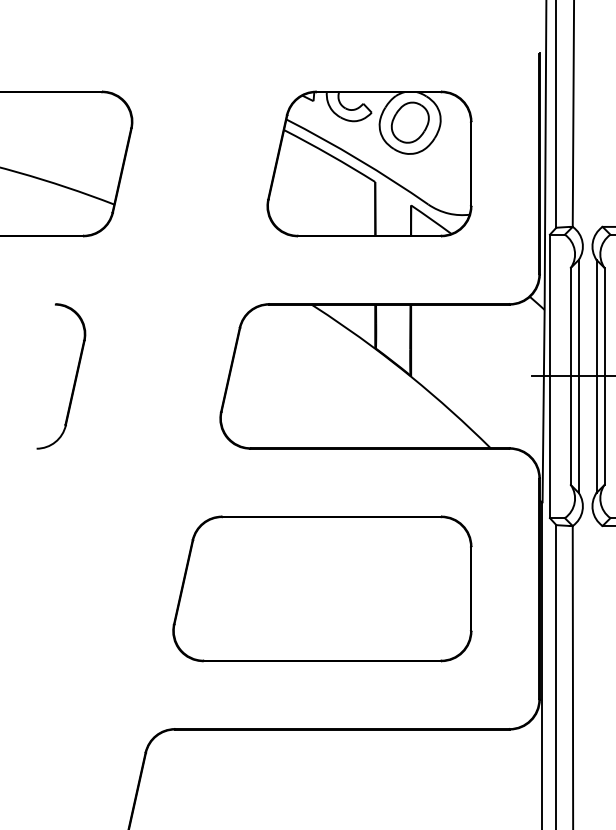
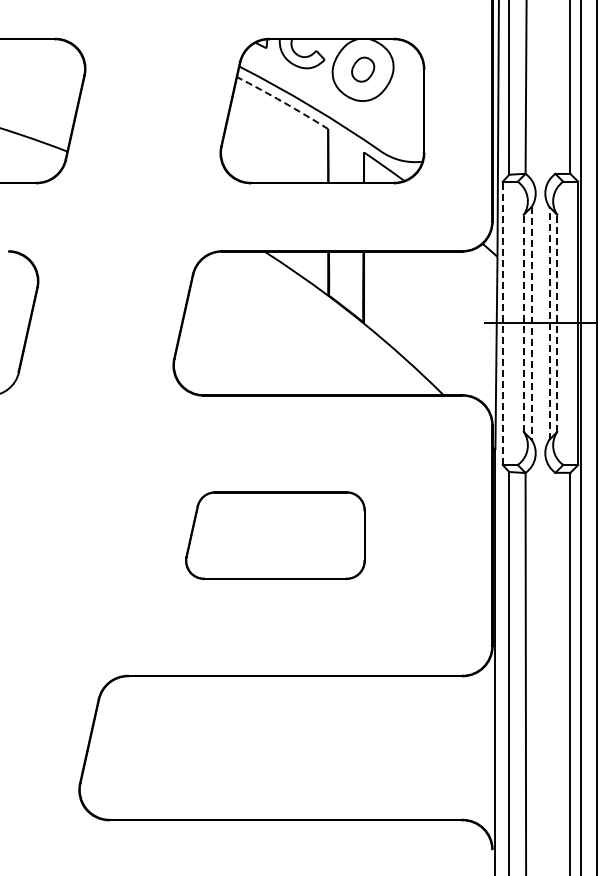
part: (409, 122) -> (362, 69), size x0.6
arc: (330, 155) -> (283, 102), solid -> dashed
line: (596, 375) -> (549, 322), solid -> dashed
line: (549, 376) -> (502, 323), solid -> dashed
line: (570, 376) -> (523, 323), solid -> dashed
line: (578, 376) -> (531, 323), solid -> dashed
line: (604, 376) -> (557, 323), solid -> dashed
part: (322, 588) -> (275, 535), size x0.6

